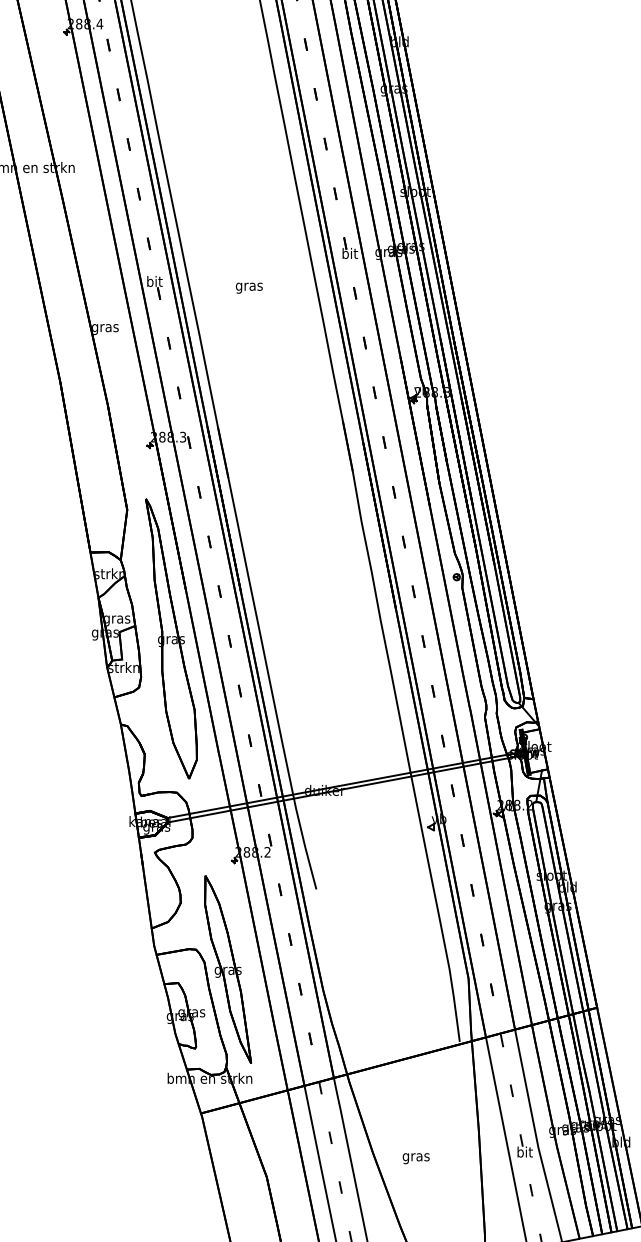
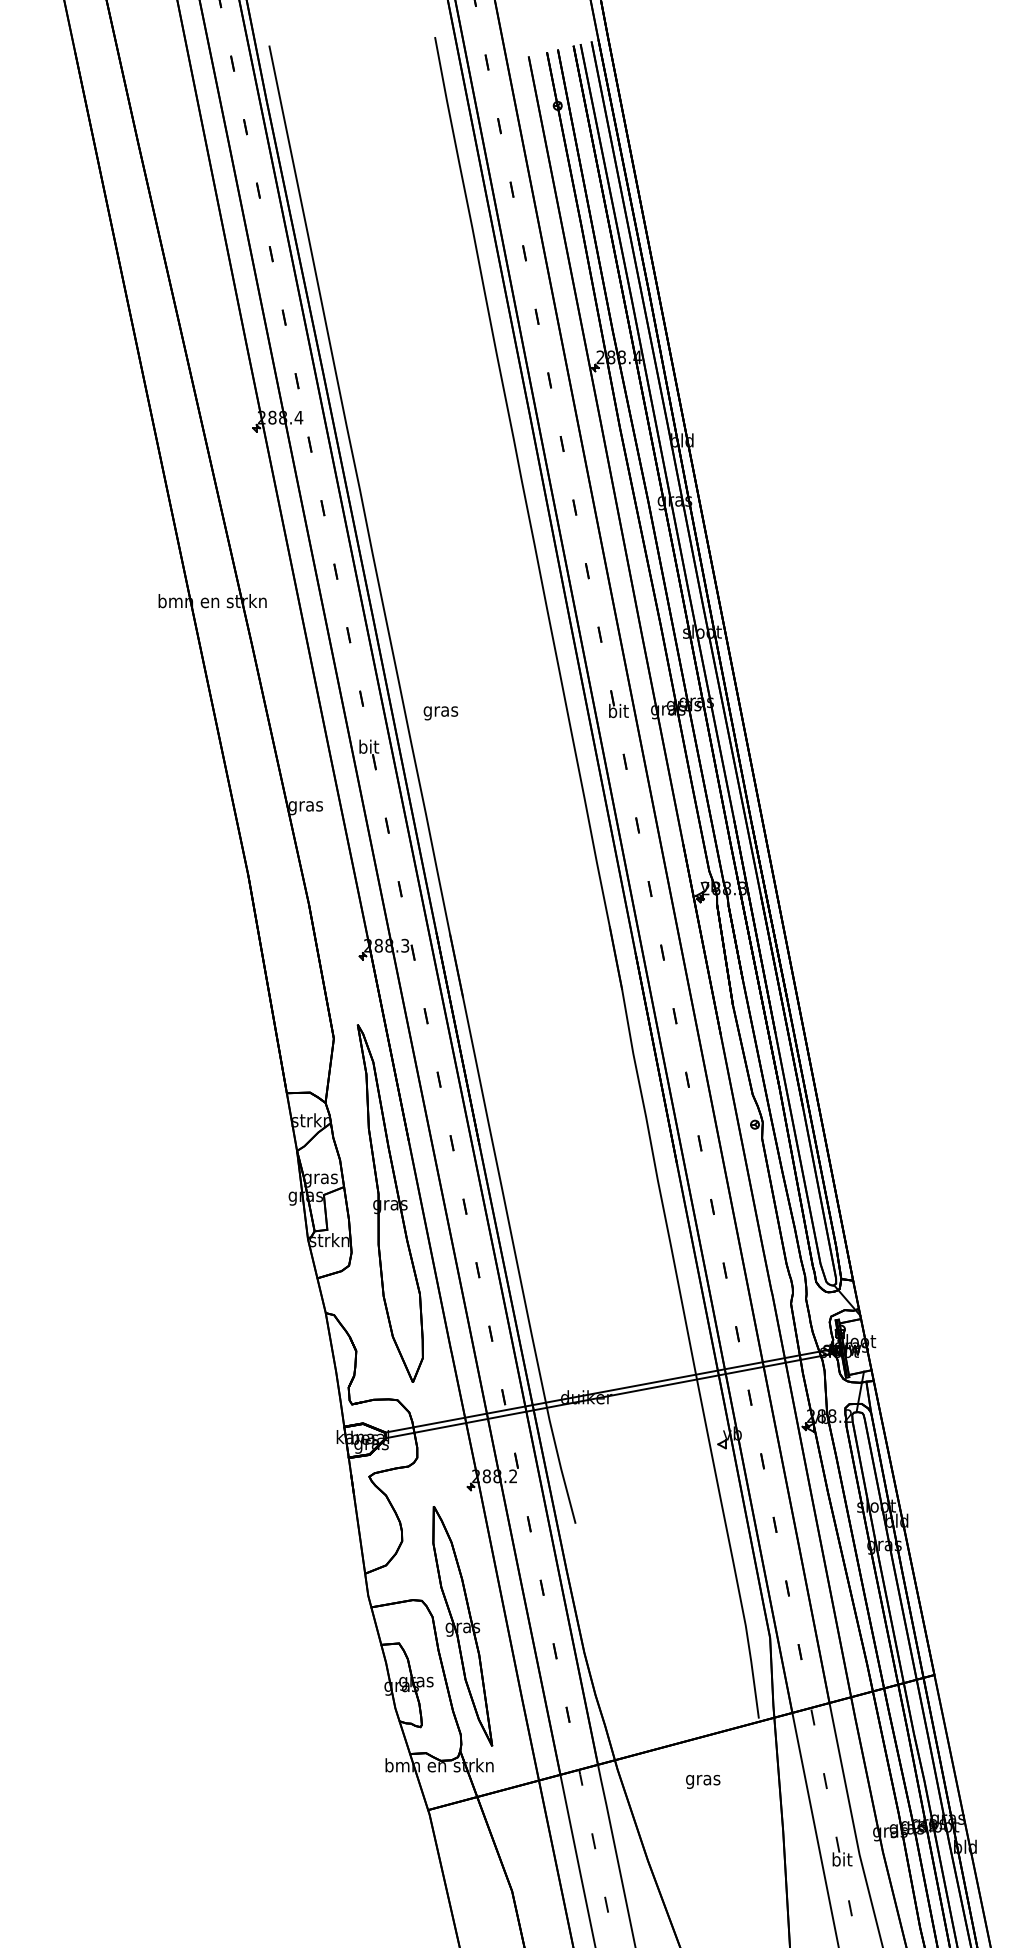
text: (249, 288) -> (440, 713), moved
text: (416, 1158) -> (703, 1781), moved

